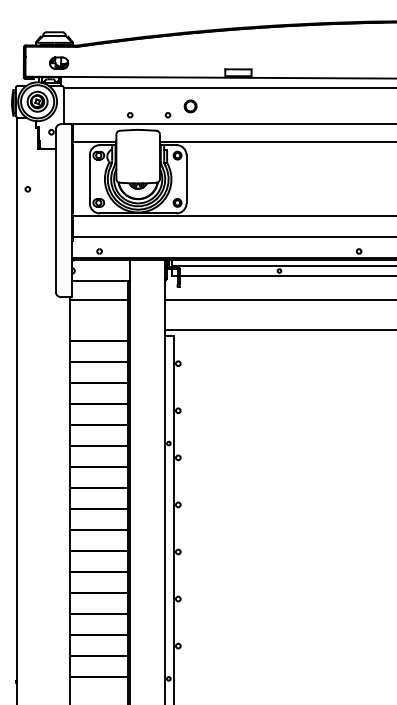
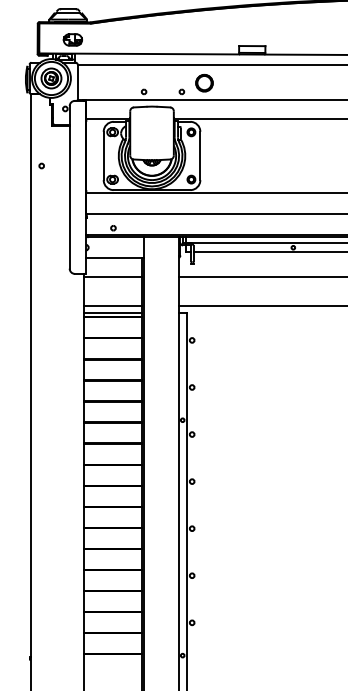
circle: (190, 106) -> (204, 83), size x1.43
line: (99, 329) -> (113, 306), added
line: (99, 336) -> (113, 313), added

